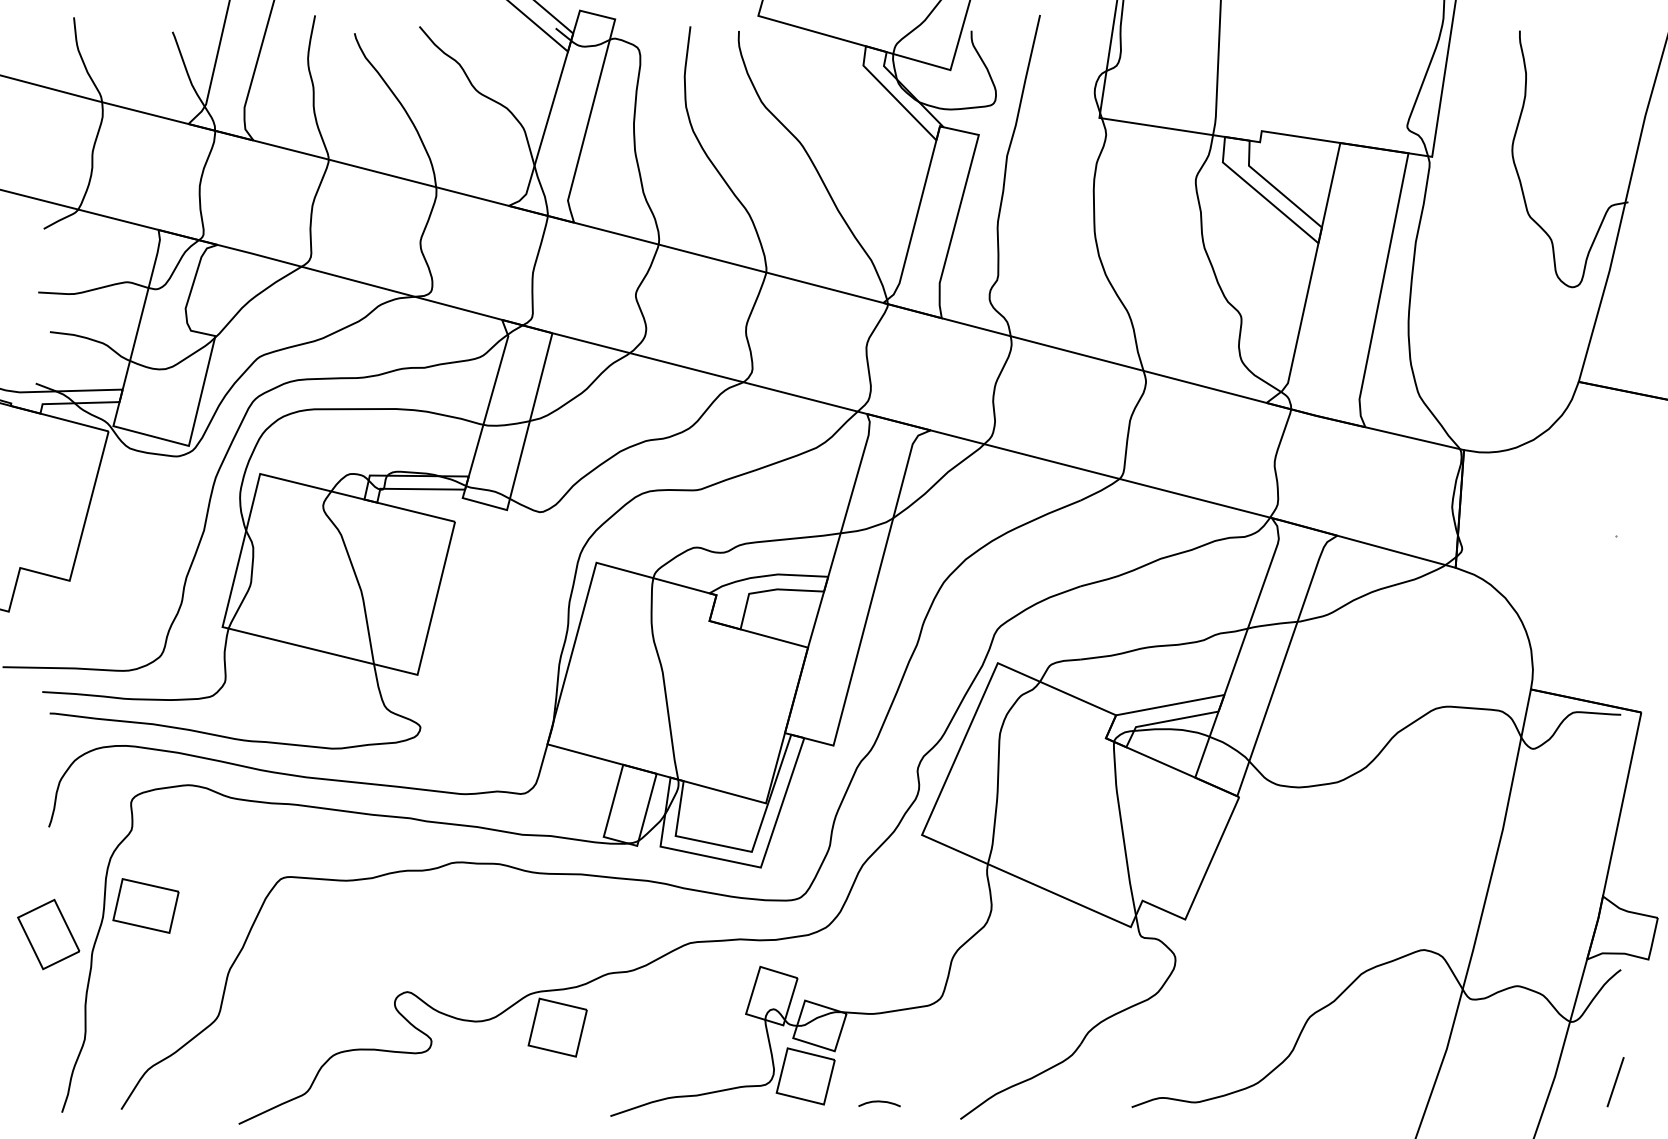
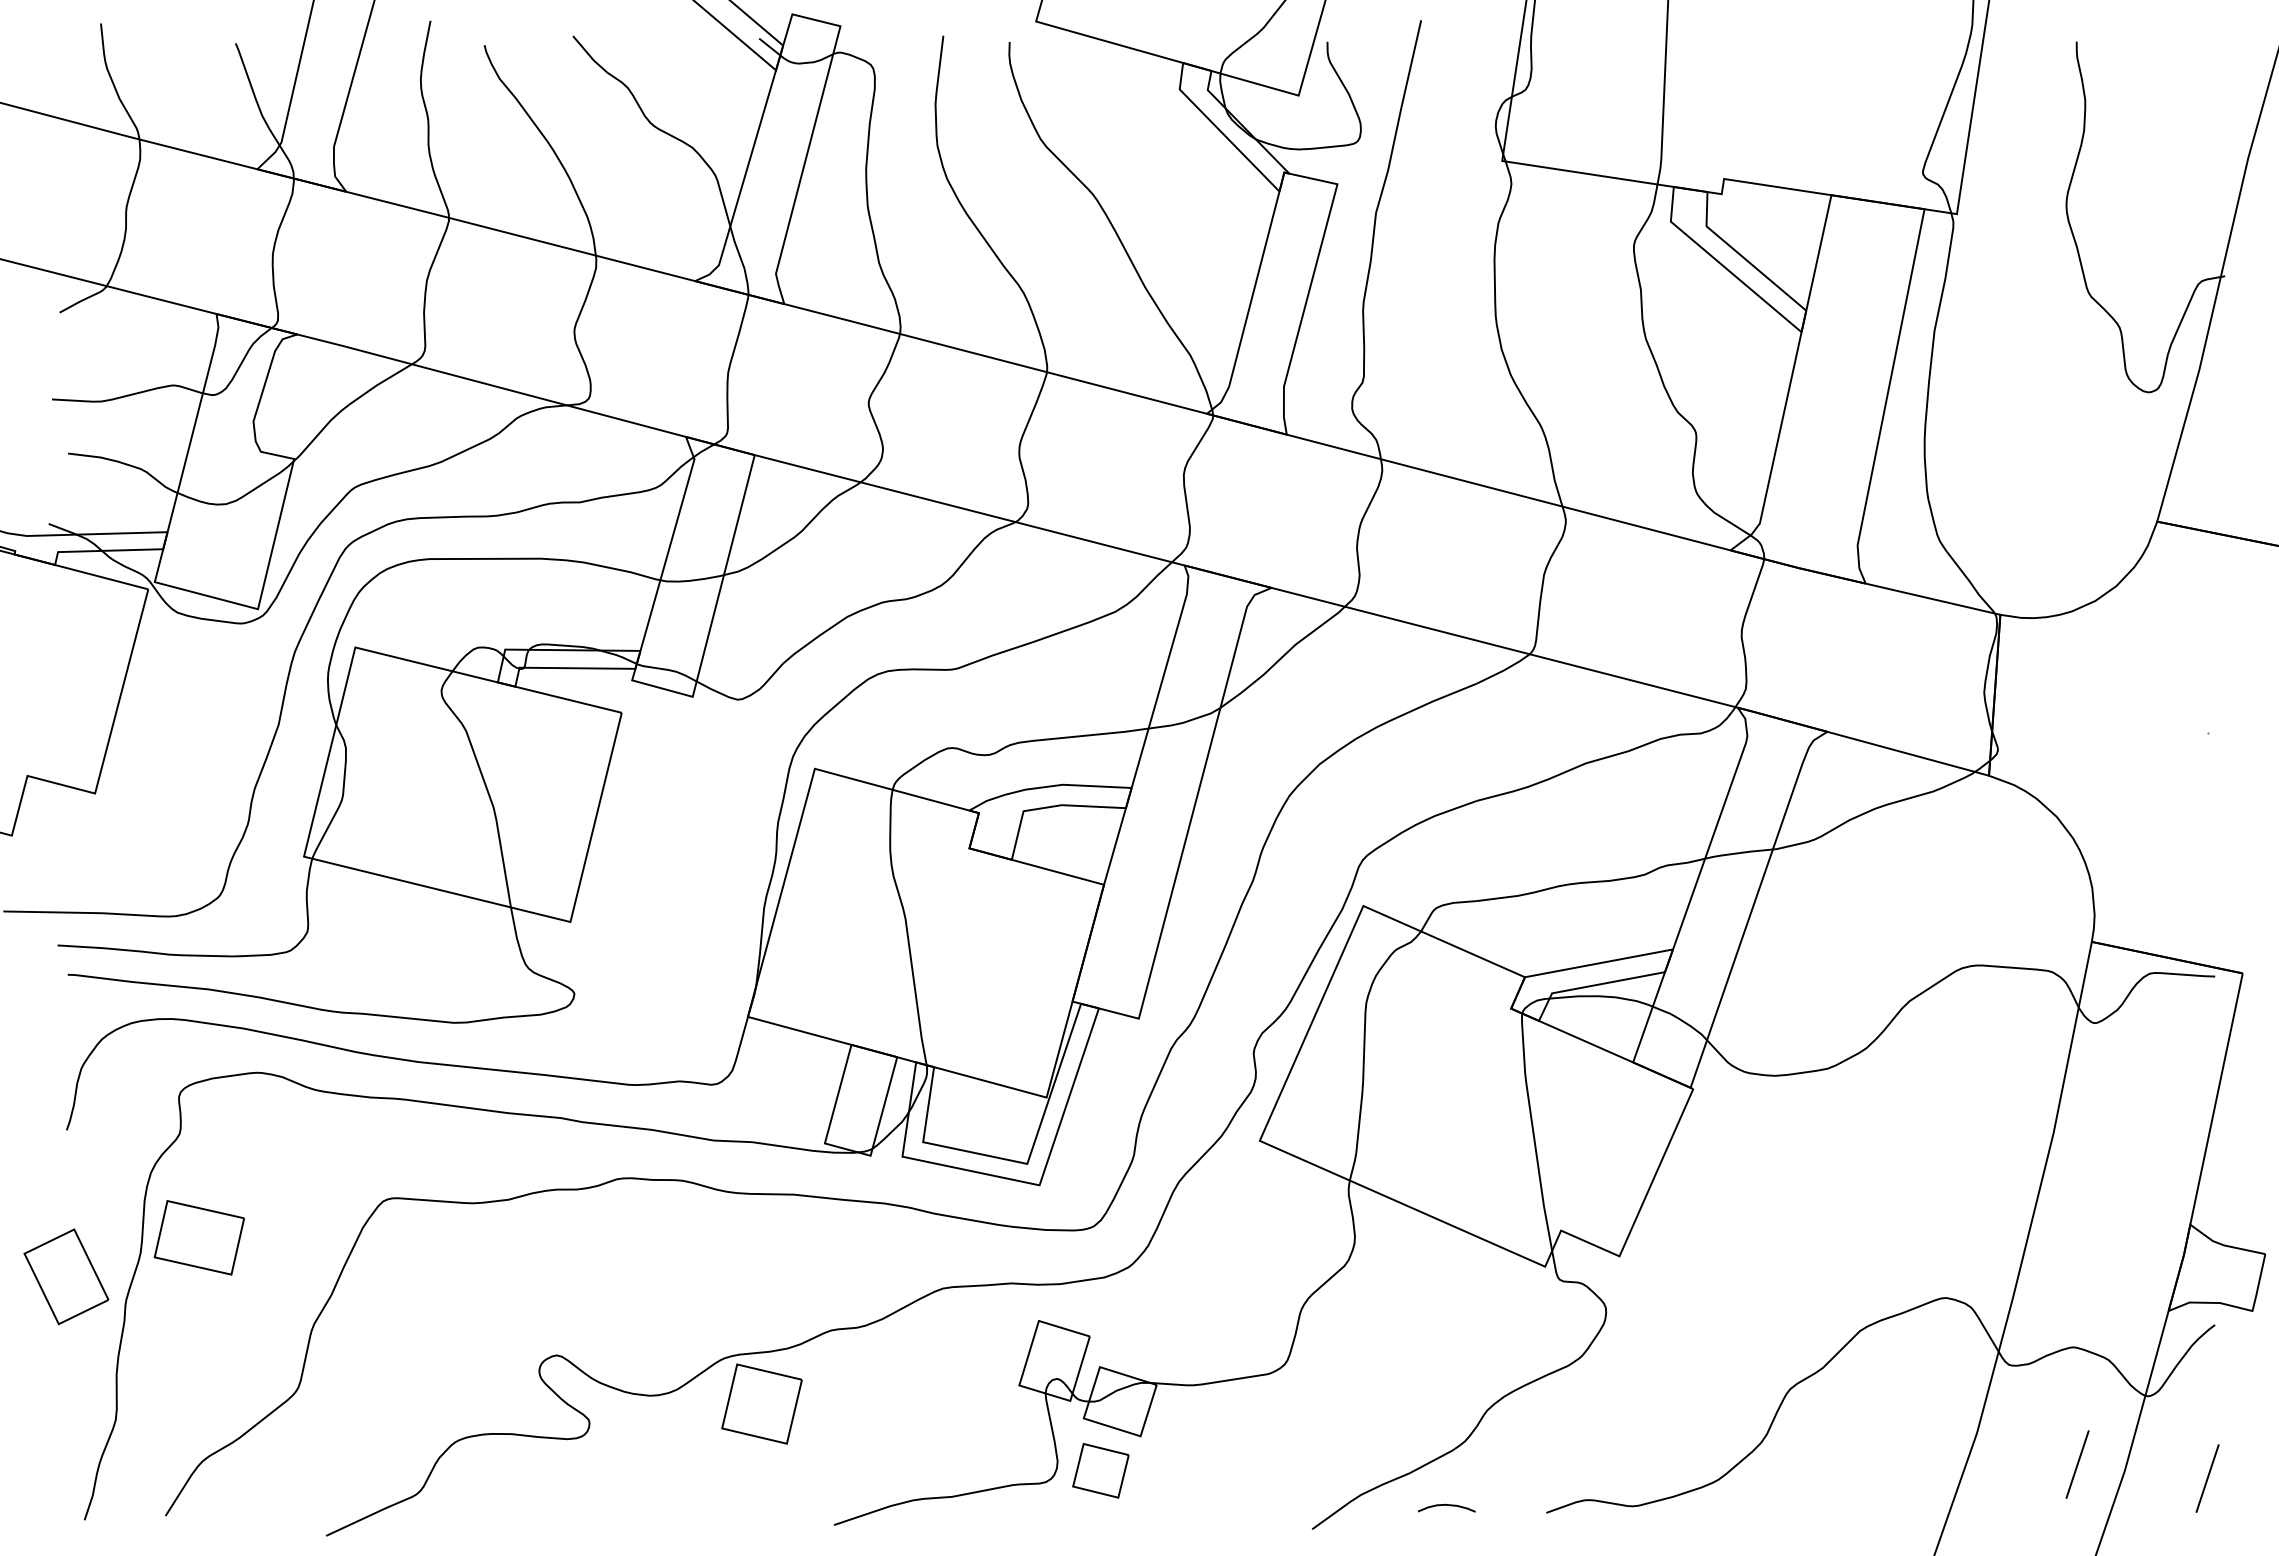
line: (1520, 1071) -> (2077, 1464), added
part: (805, 1076) -> (1100, 1470), size x0.7
curve: (879, 1101) -> (1446, 1505), moved

